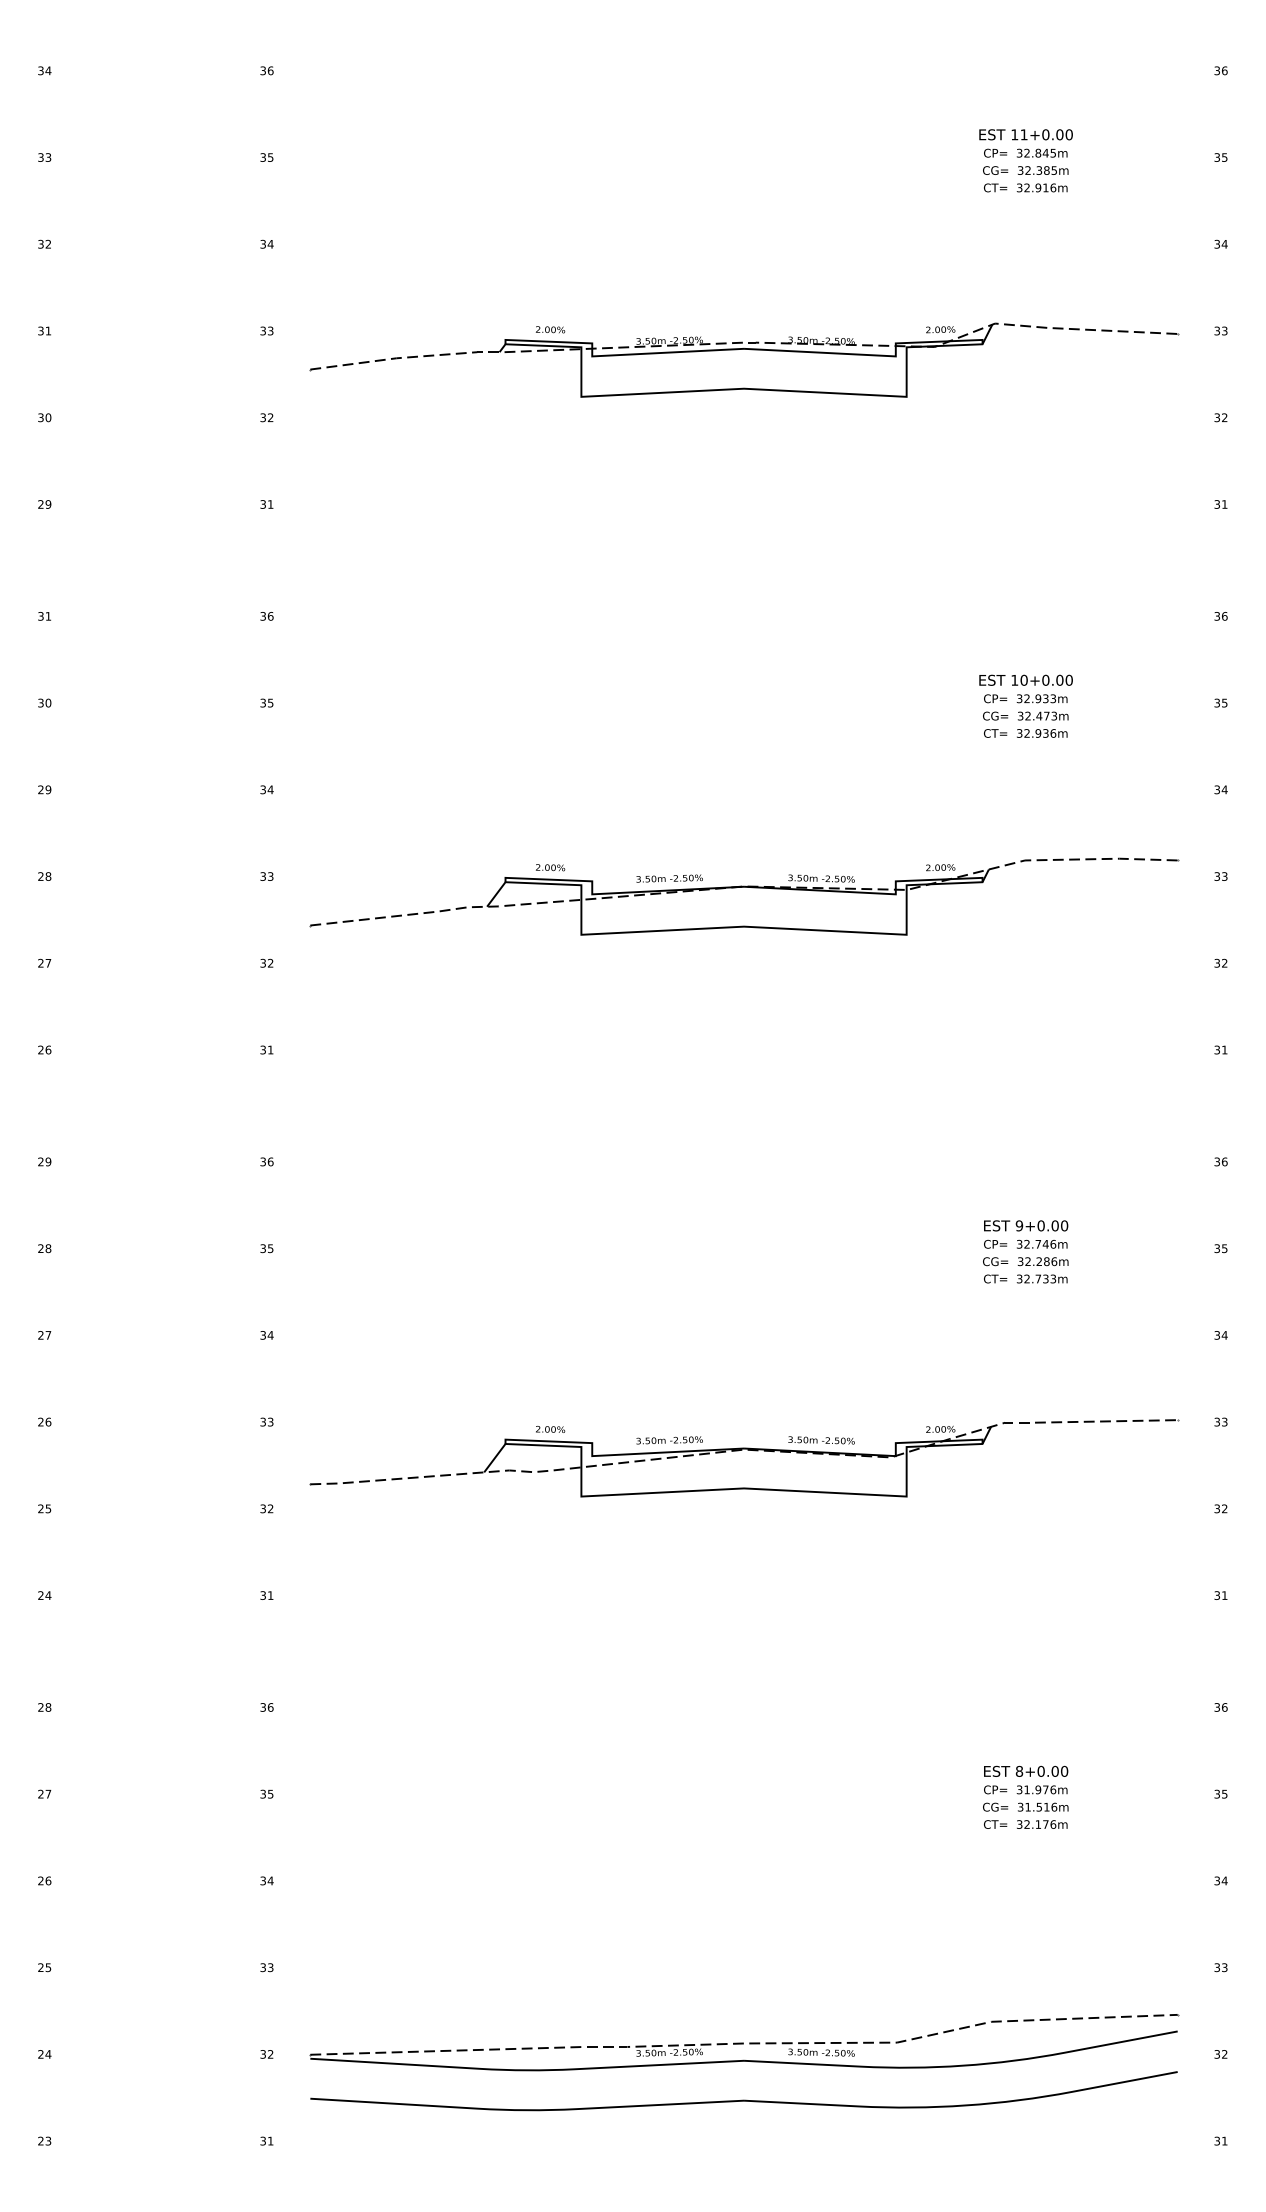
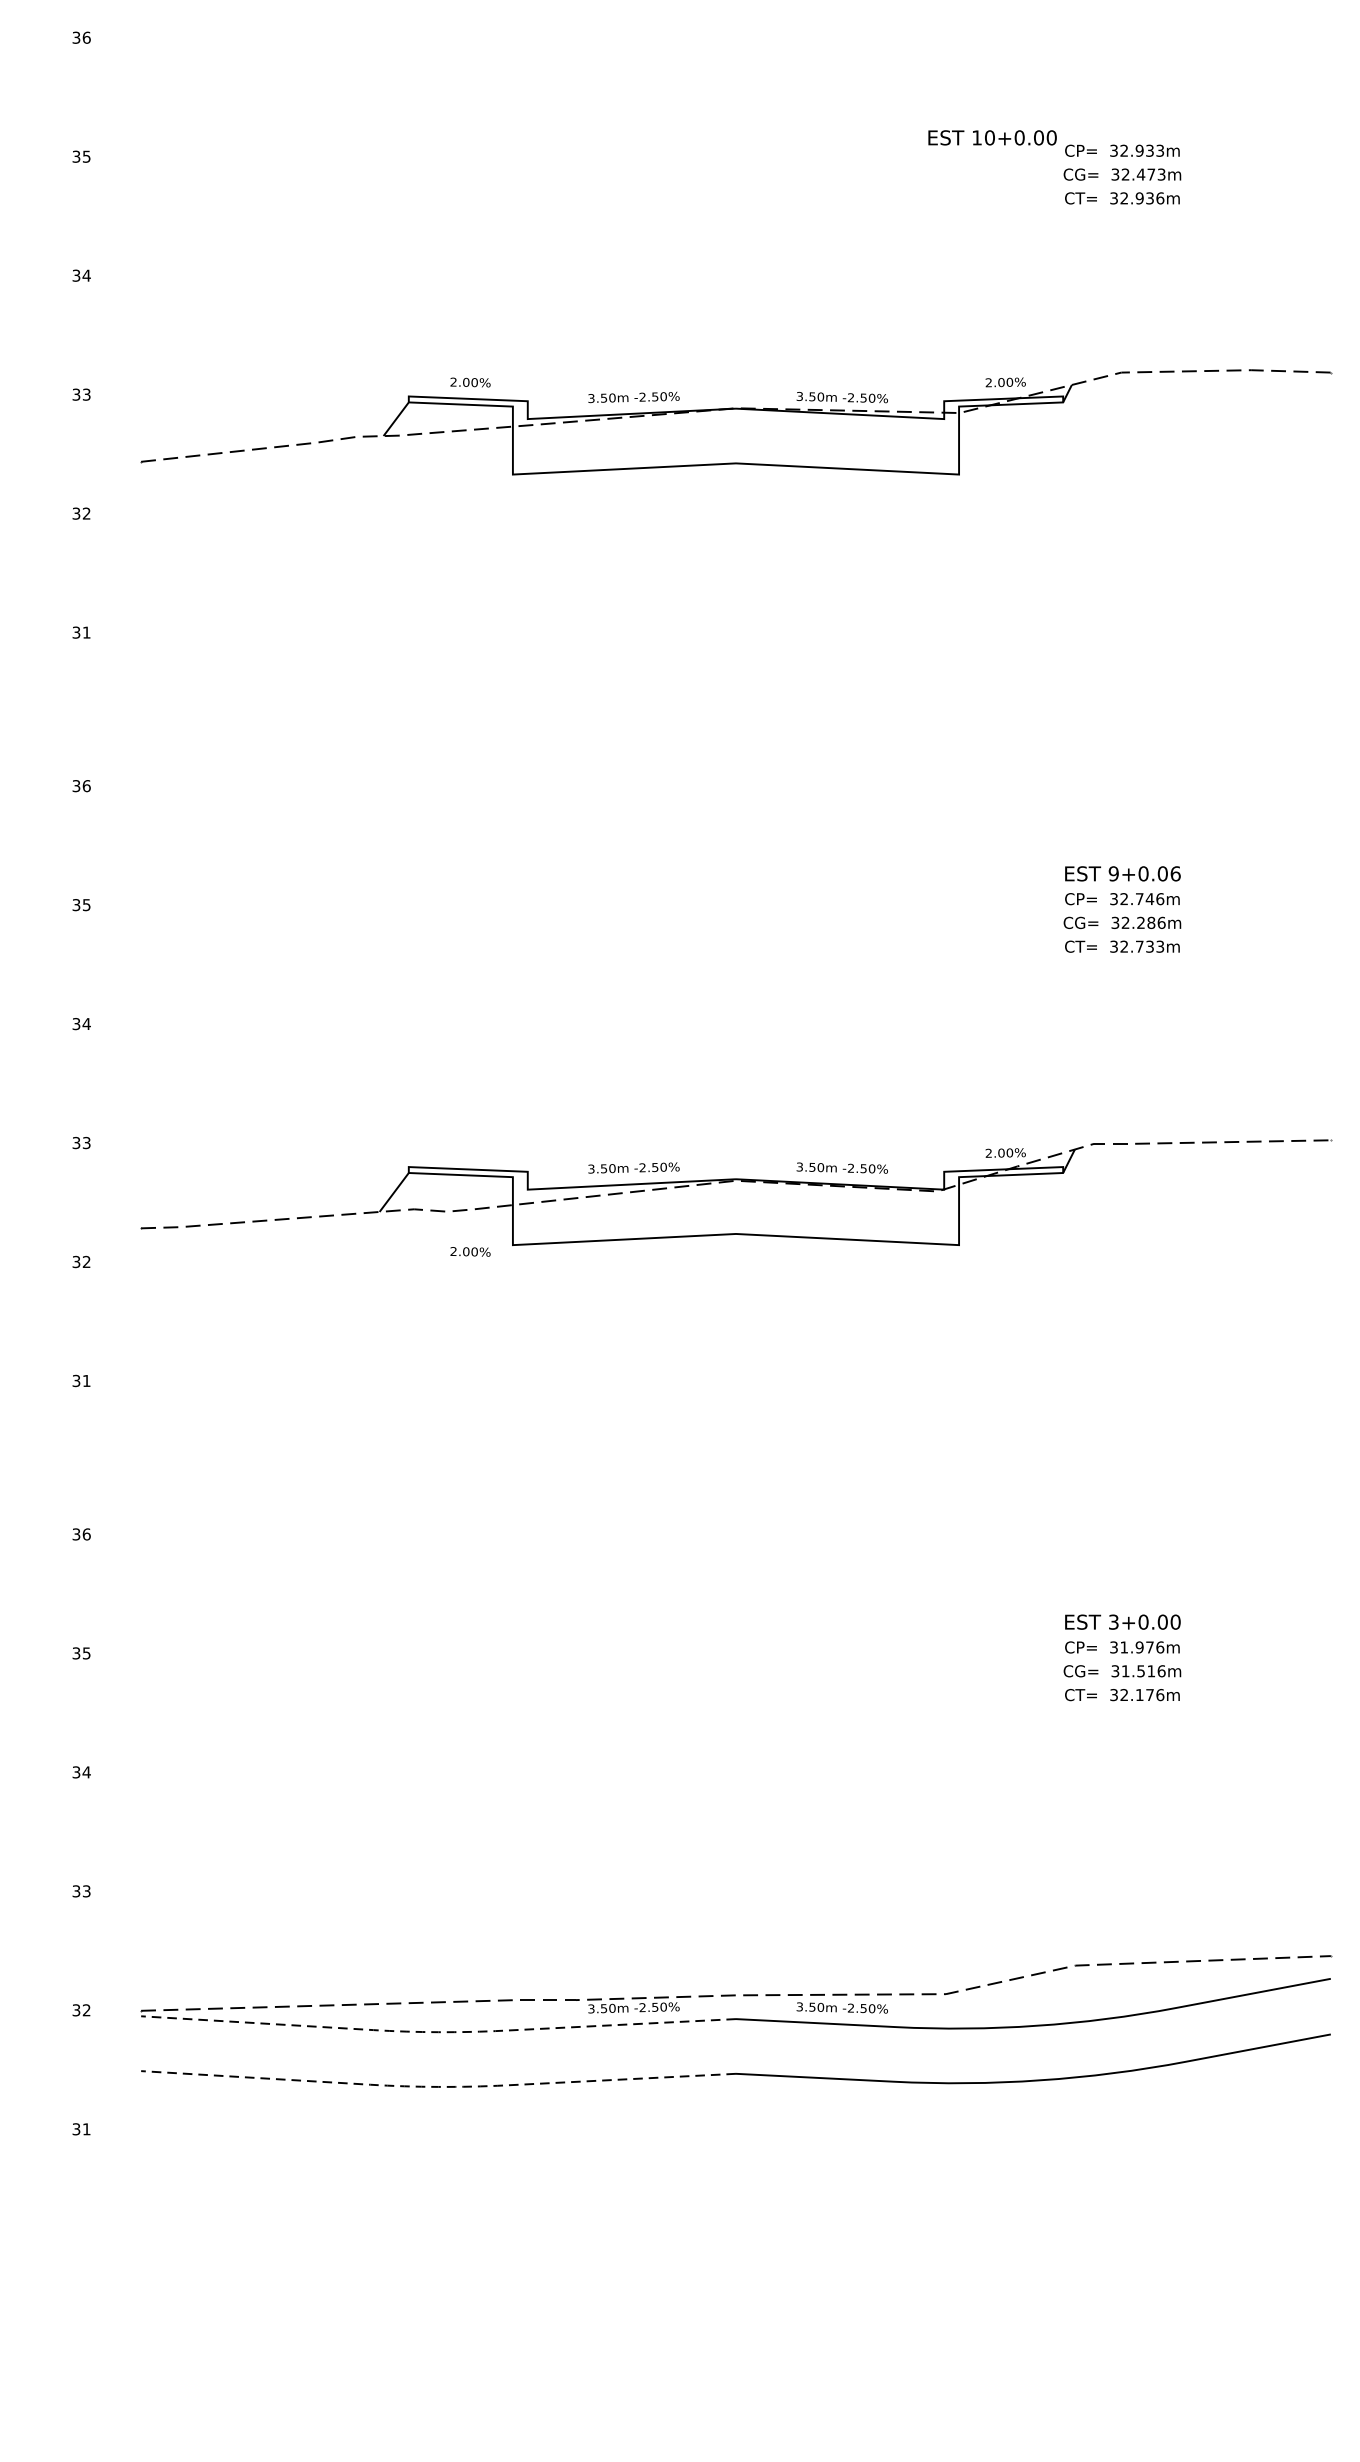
text: (1025, 679) -> (991, 136), moved
text: (1064, 1225) -> (1175, 873), 9+0.00 -> 9+0.06
text: (550, 1429) -> (470, 1251), moved
text: (1019, 1771) -> (1113, 1622), 8+0.00 -> 3+0.00
line: (527, 2070) -> (438, 2032), solid -> dashed
line: (527, 2110) -> (438, 2087), solid -> dashed

